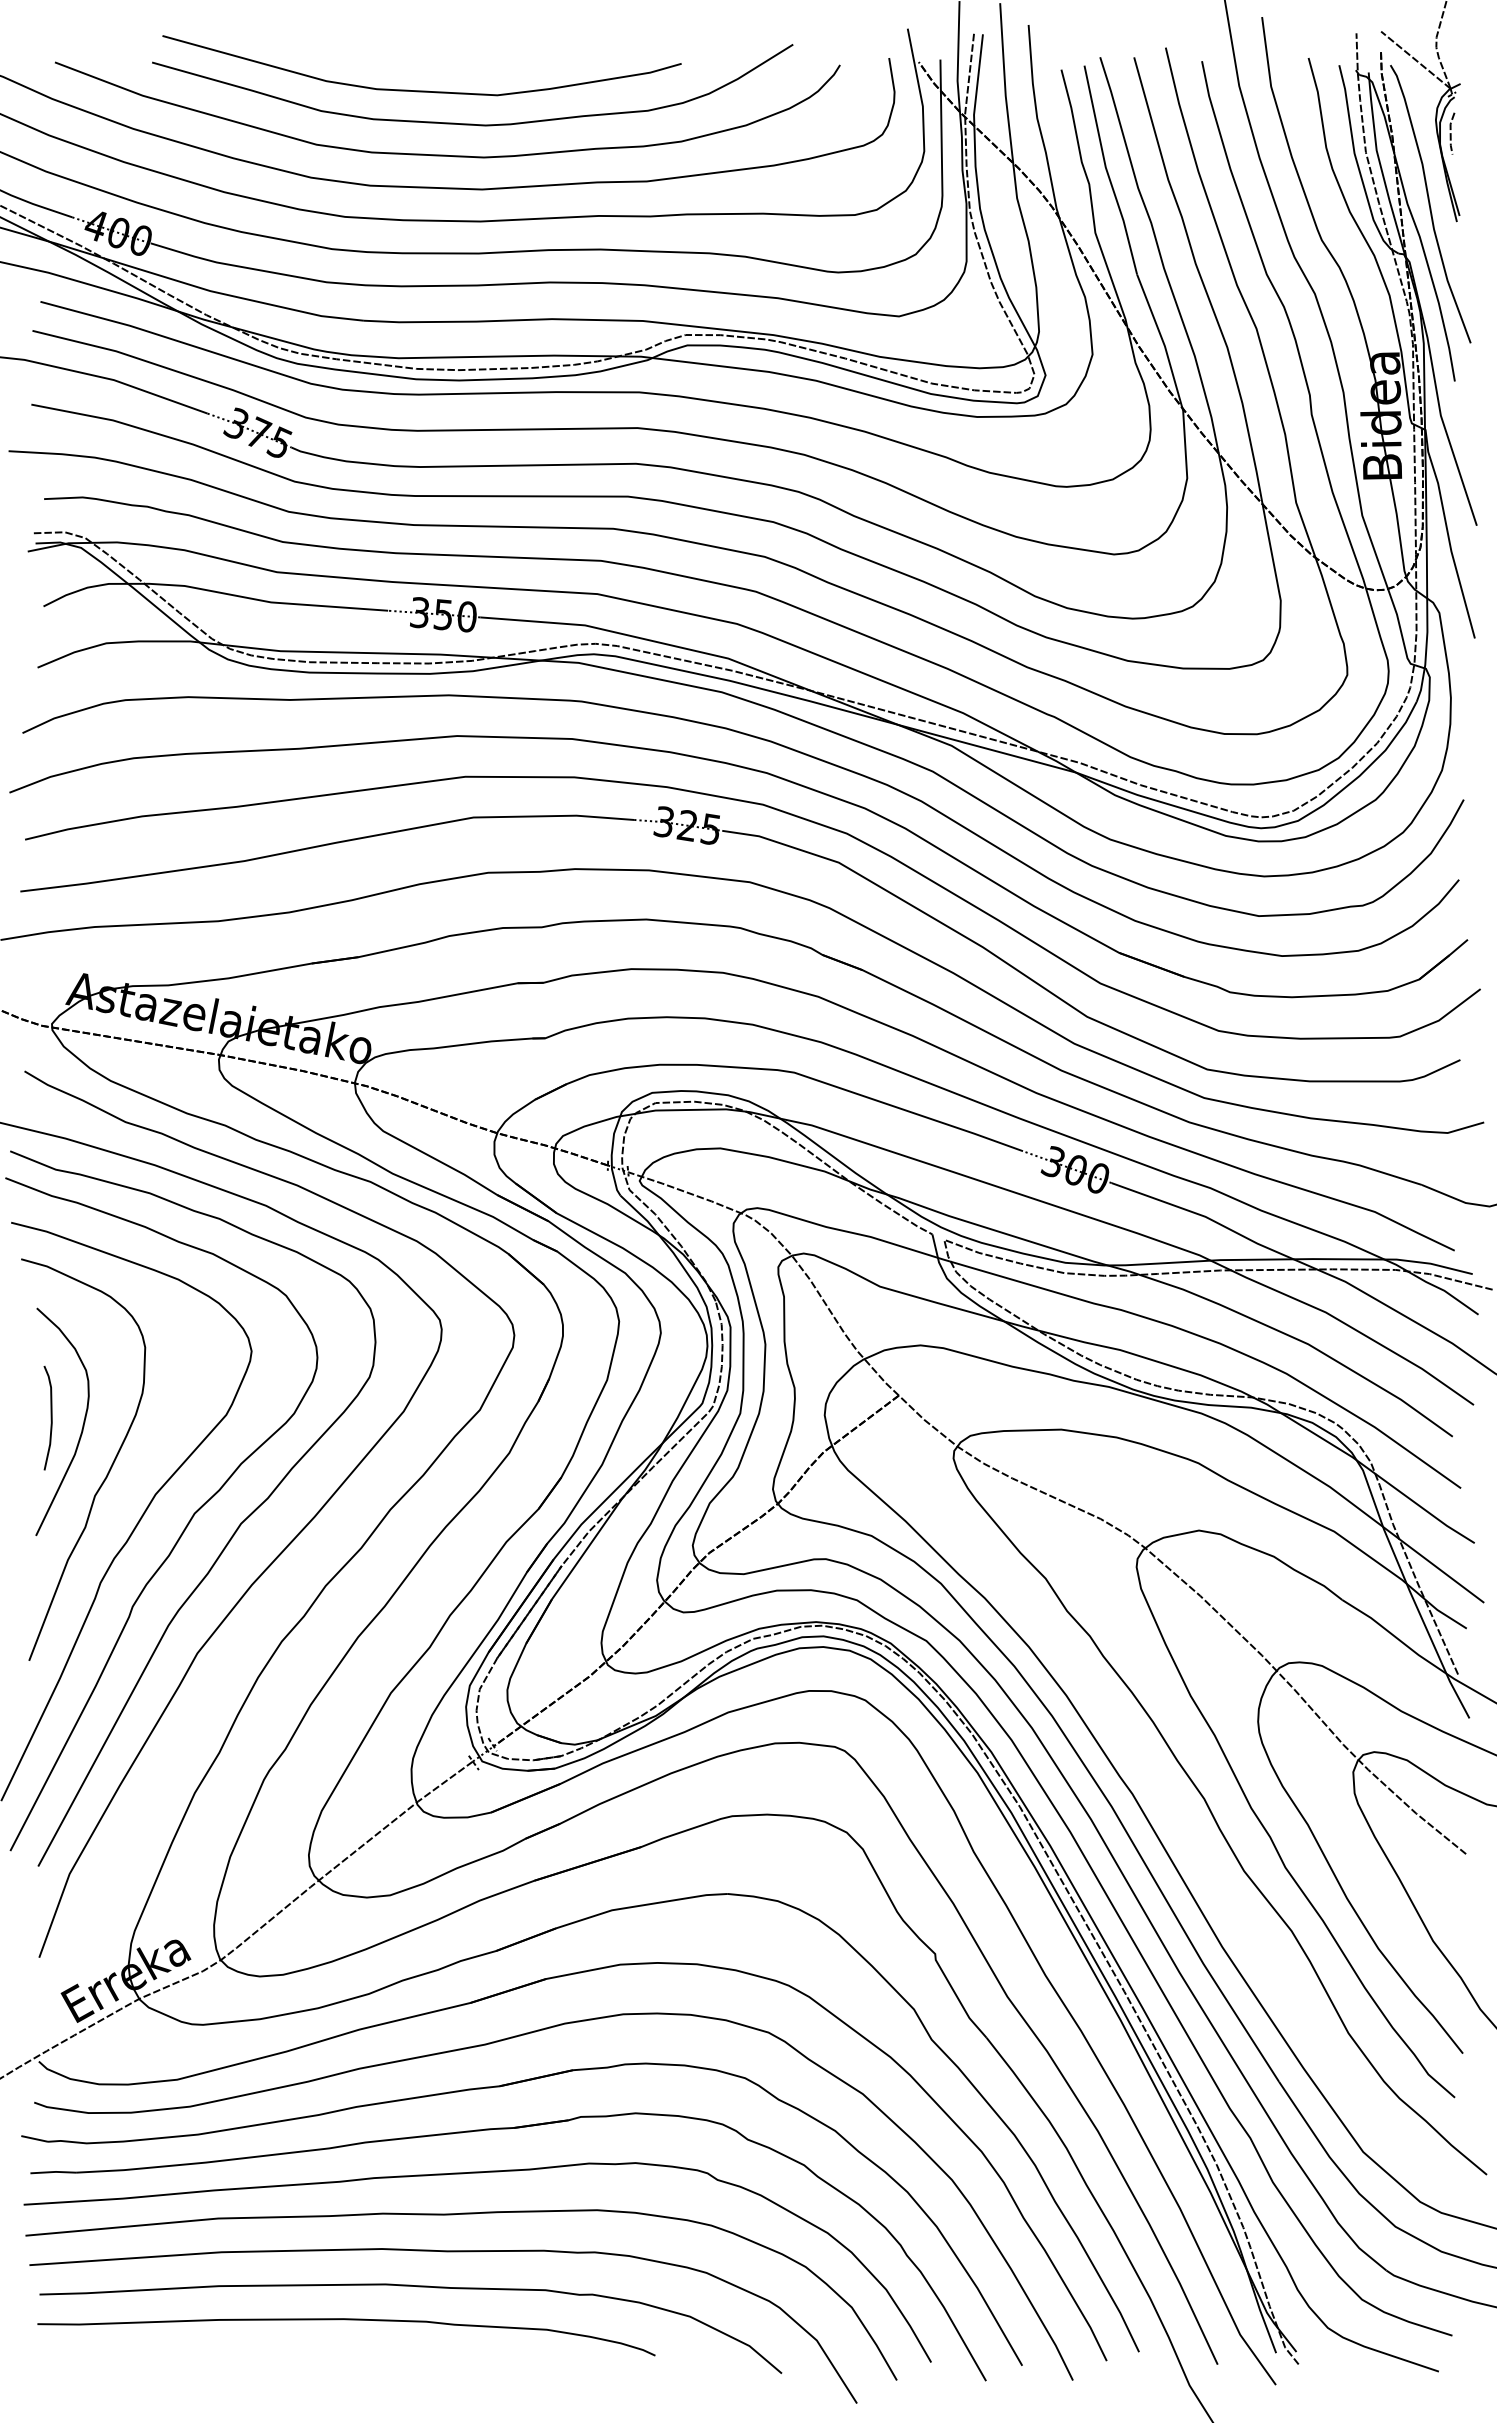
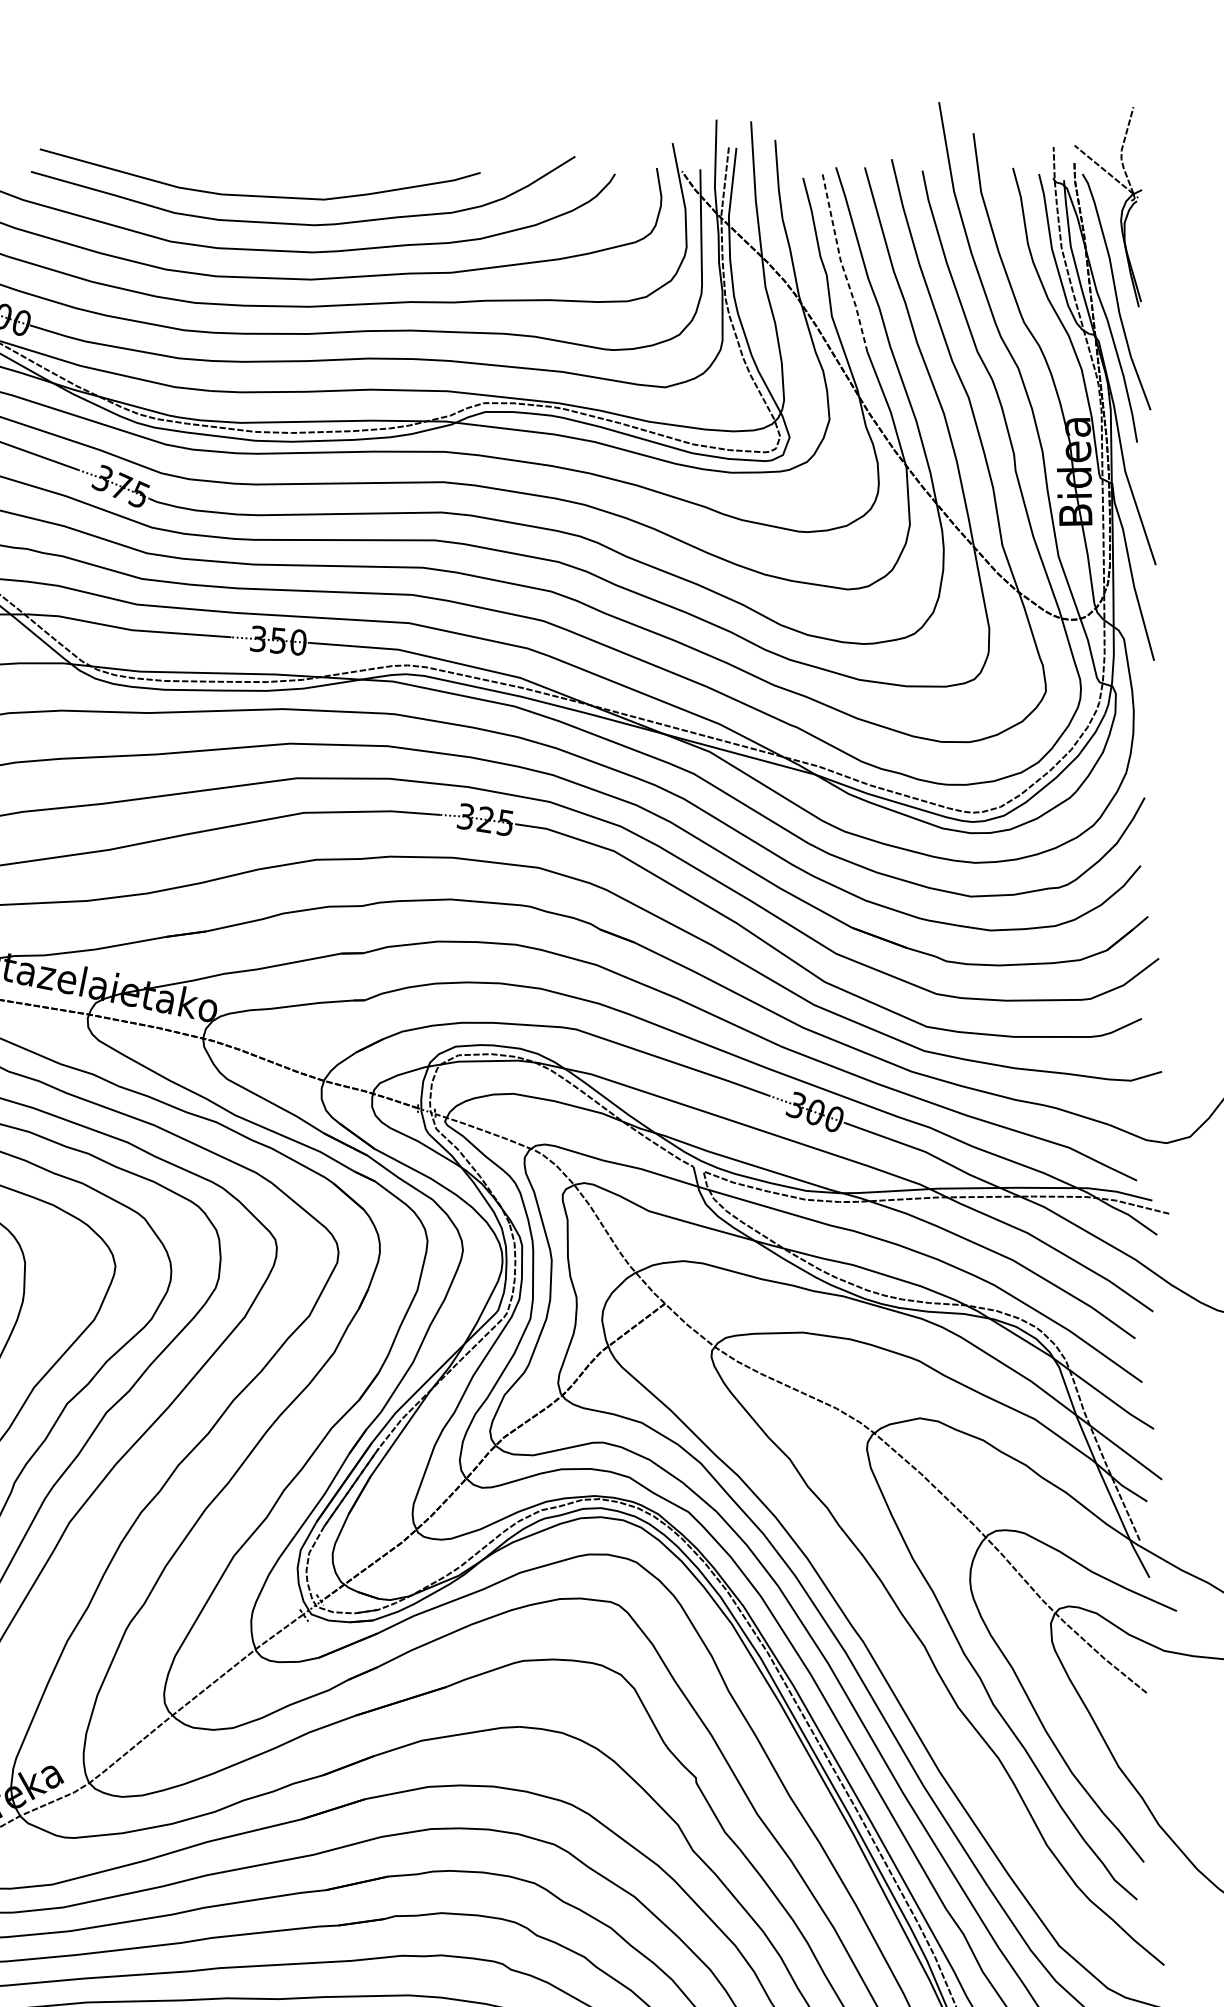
line: (1451, 133) -> (1134, 232), removed
line: (1107, 171) -> (842, 264), solid -> dashed

